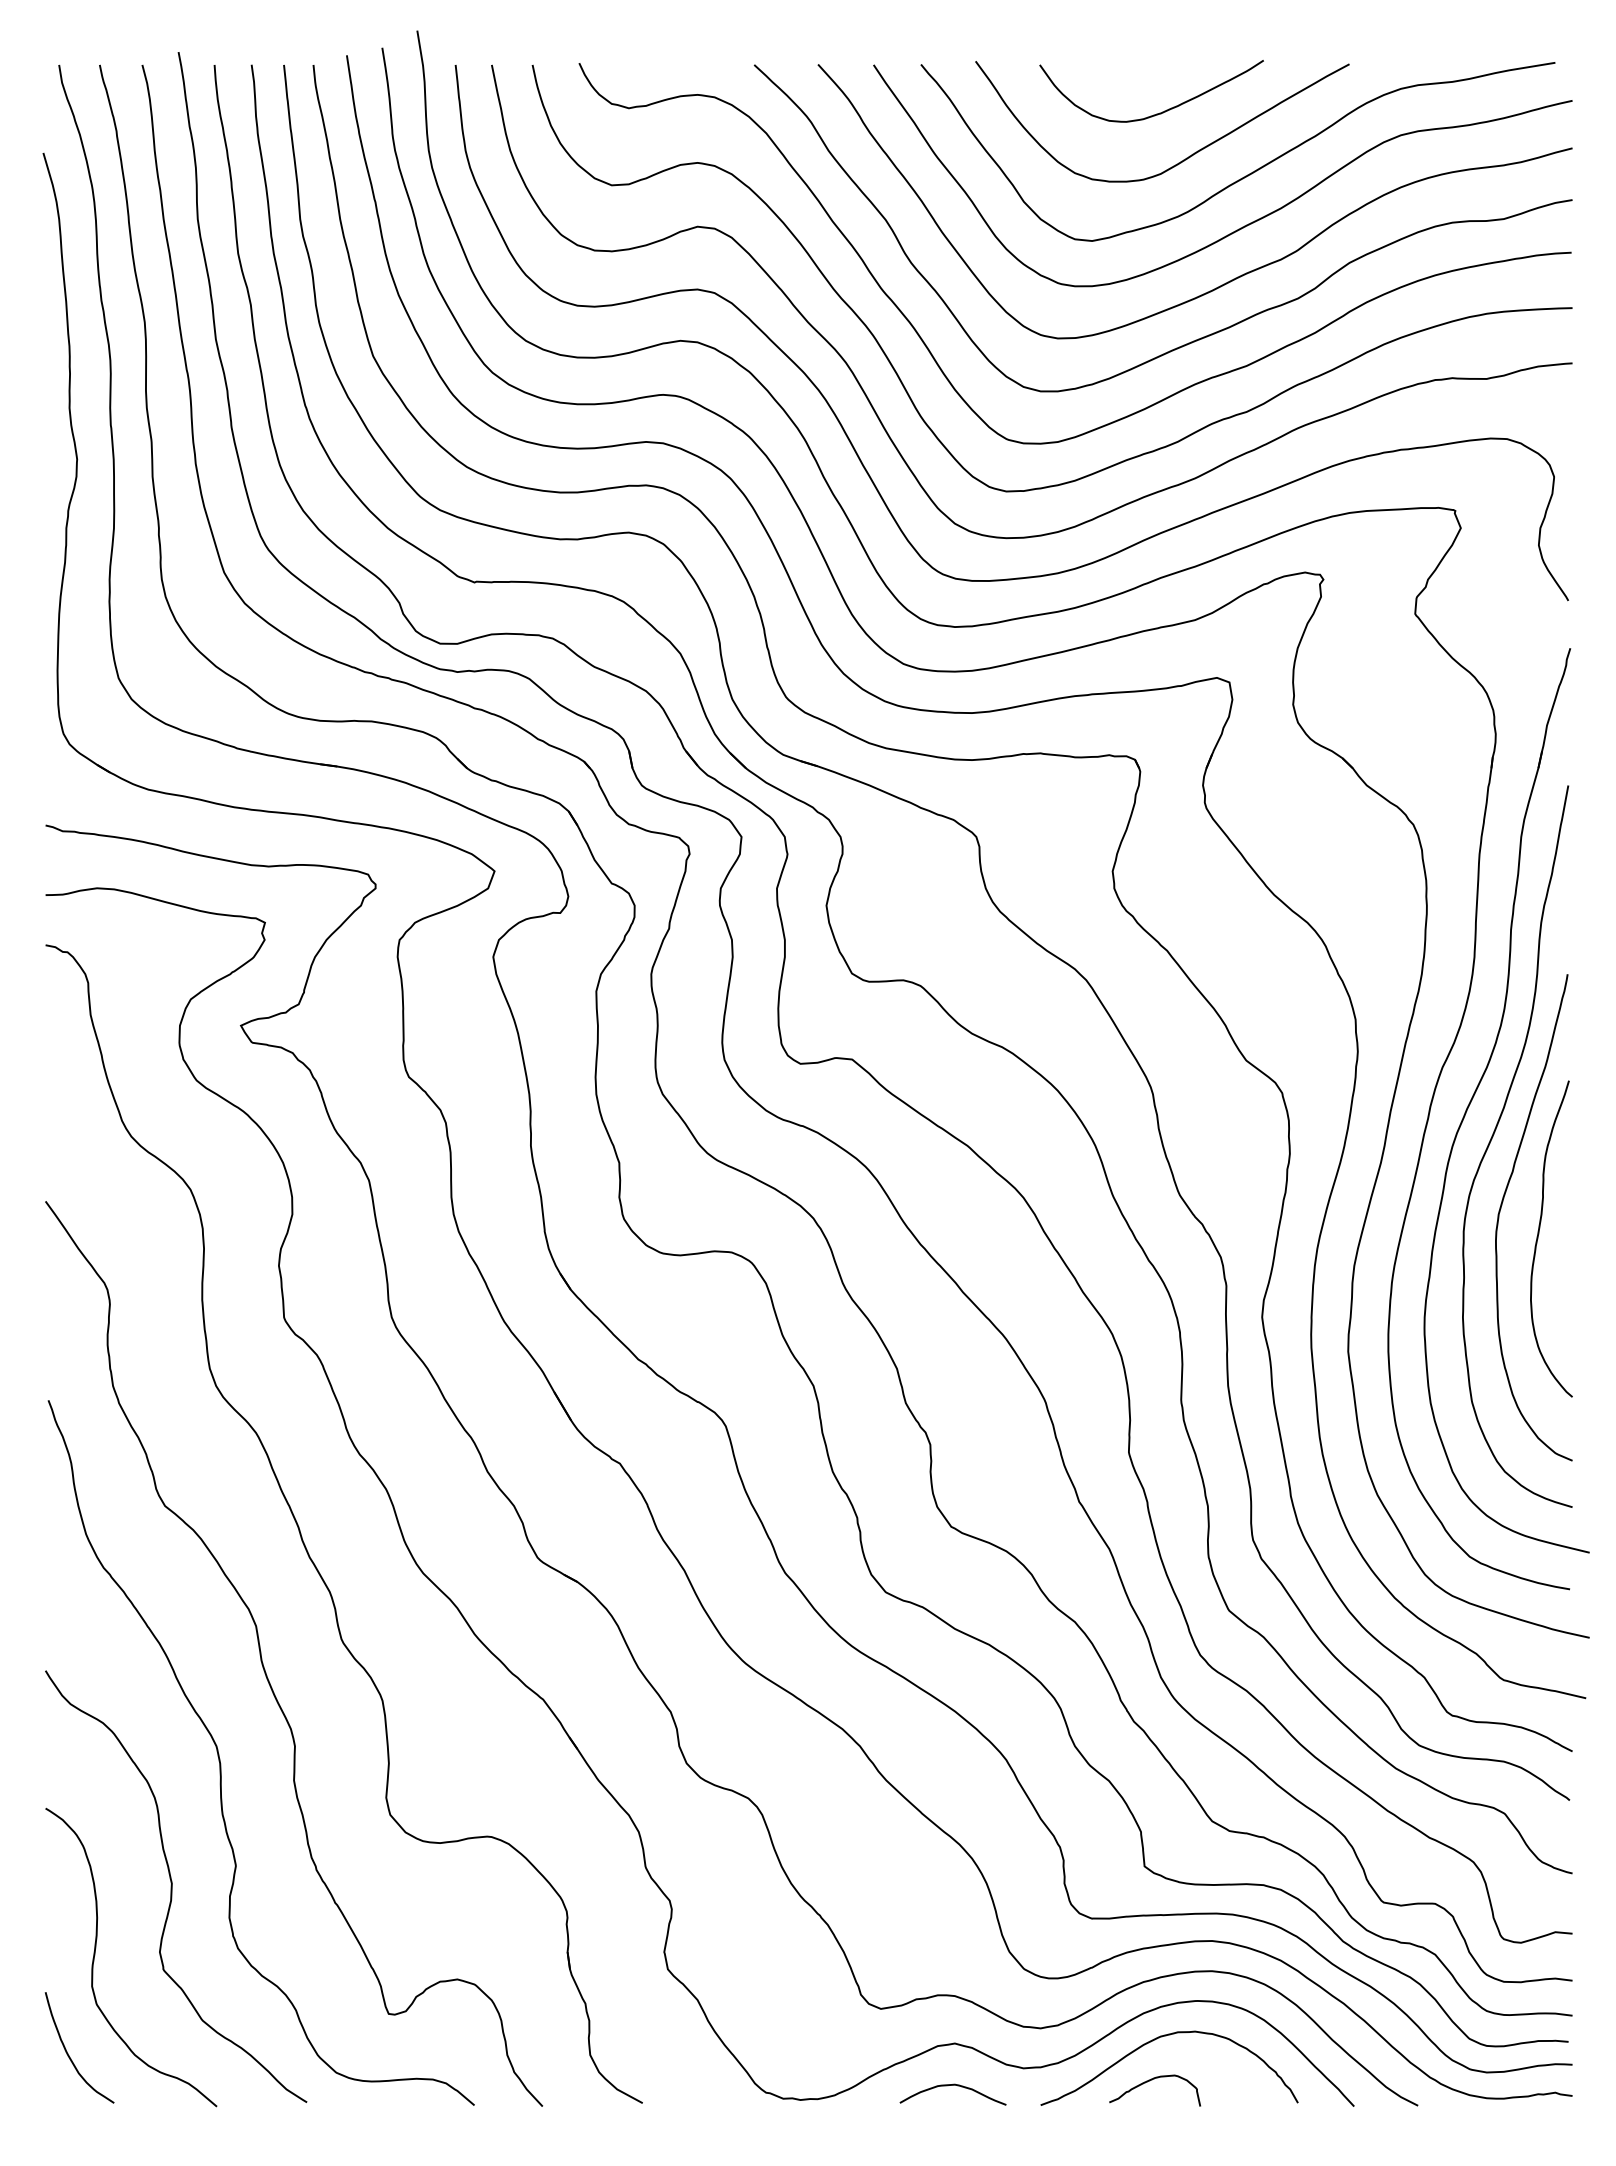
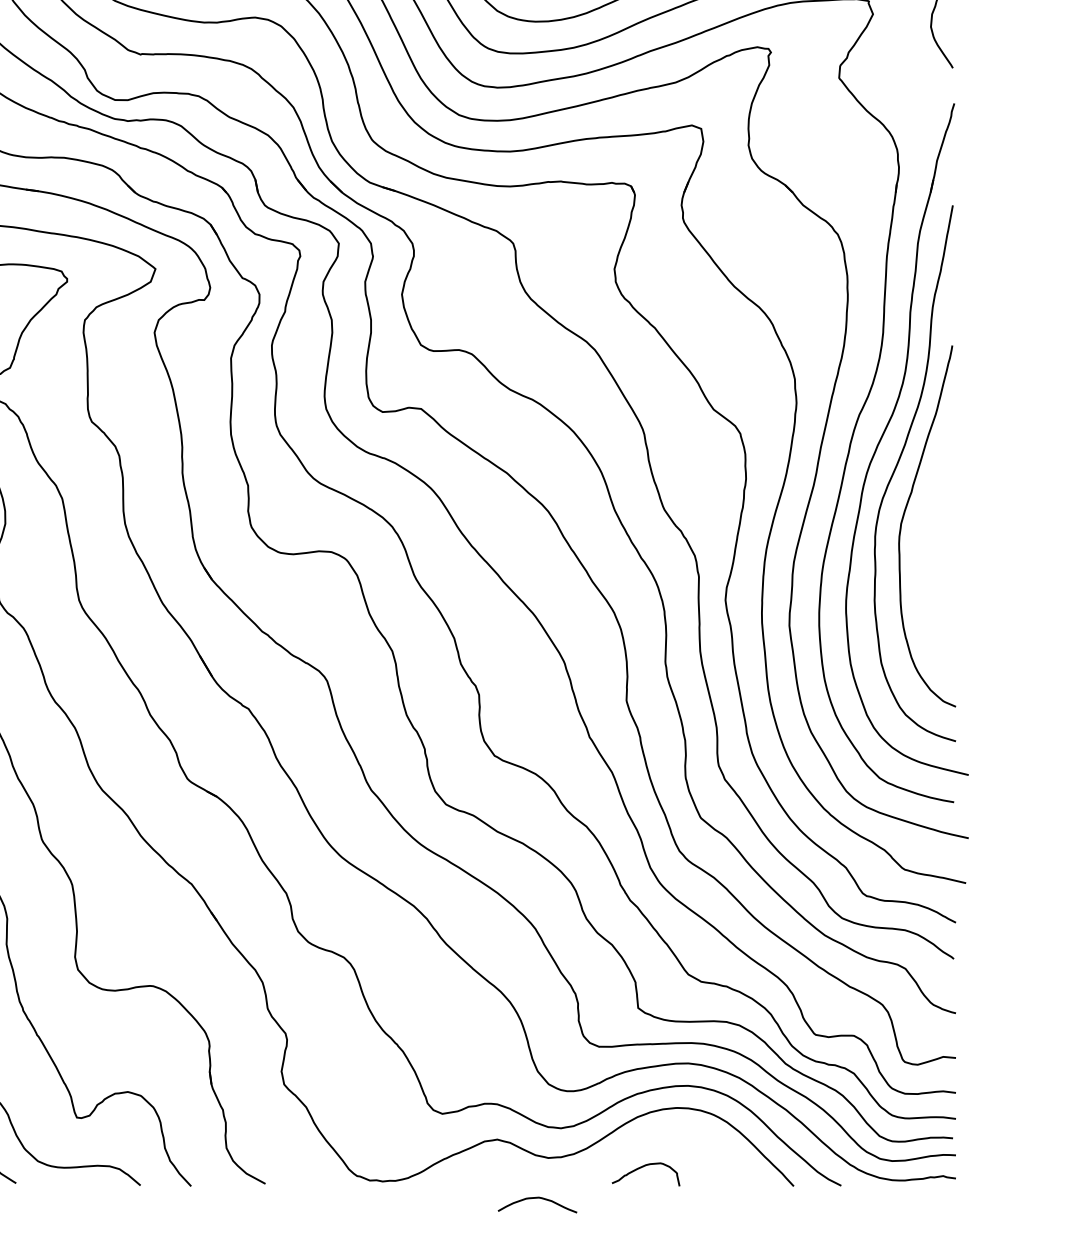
curve: (1539, 1234) -> (931, 538), removed
curve: (1155, 2040) -> (646, 1137), removed
curve: (952, 2085) -> (537, 1198), moved

